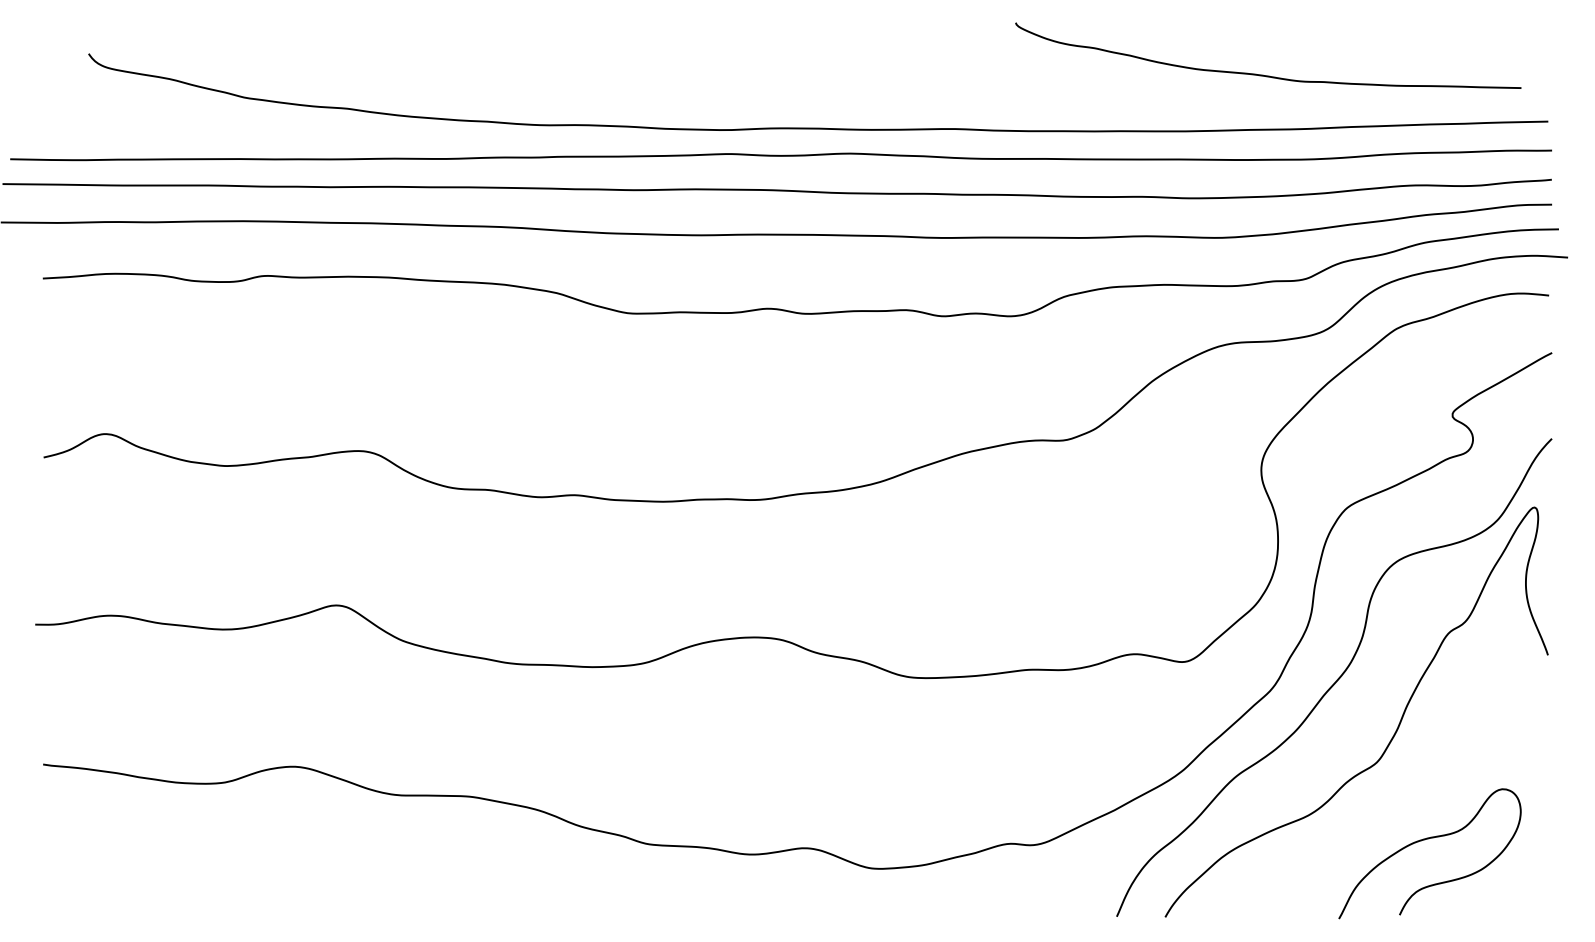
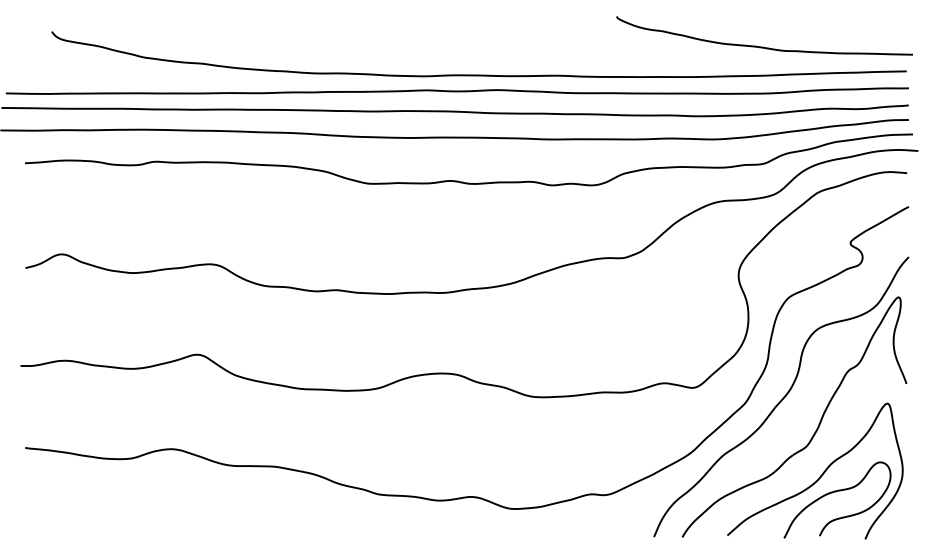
curve: (1266, 74) -> (763, 46), moved
curve: (1401, 811) -> (820, 475), added

